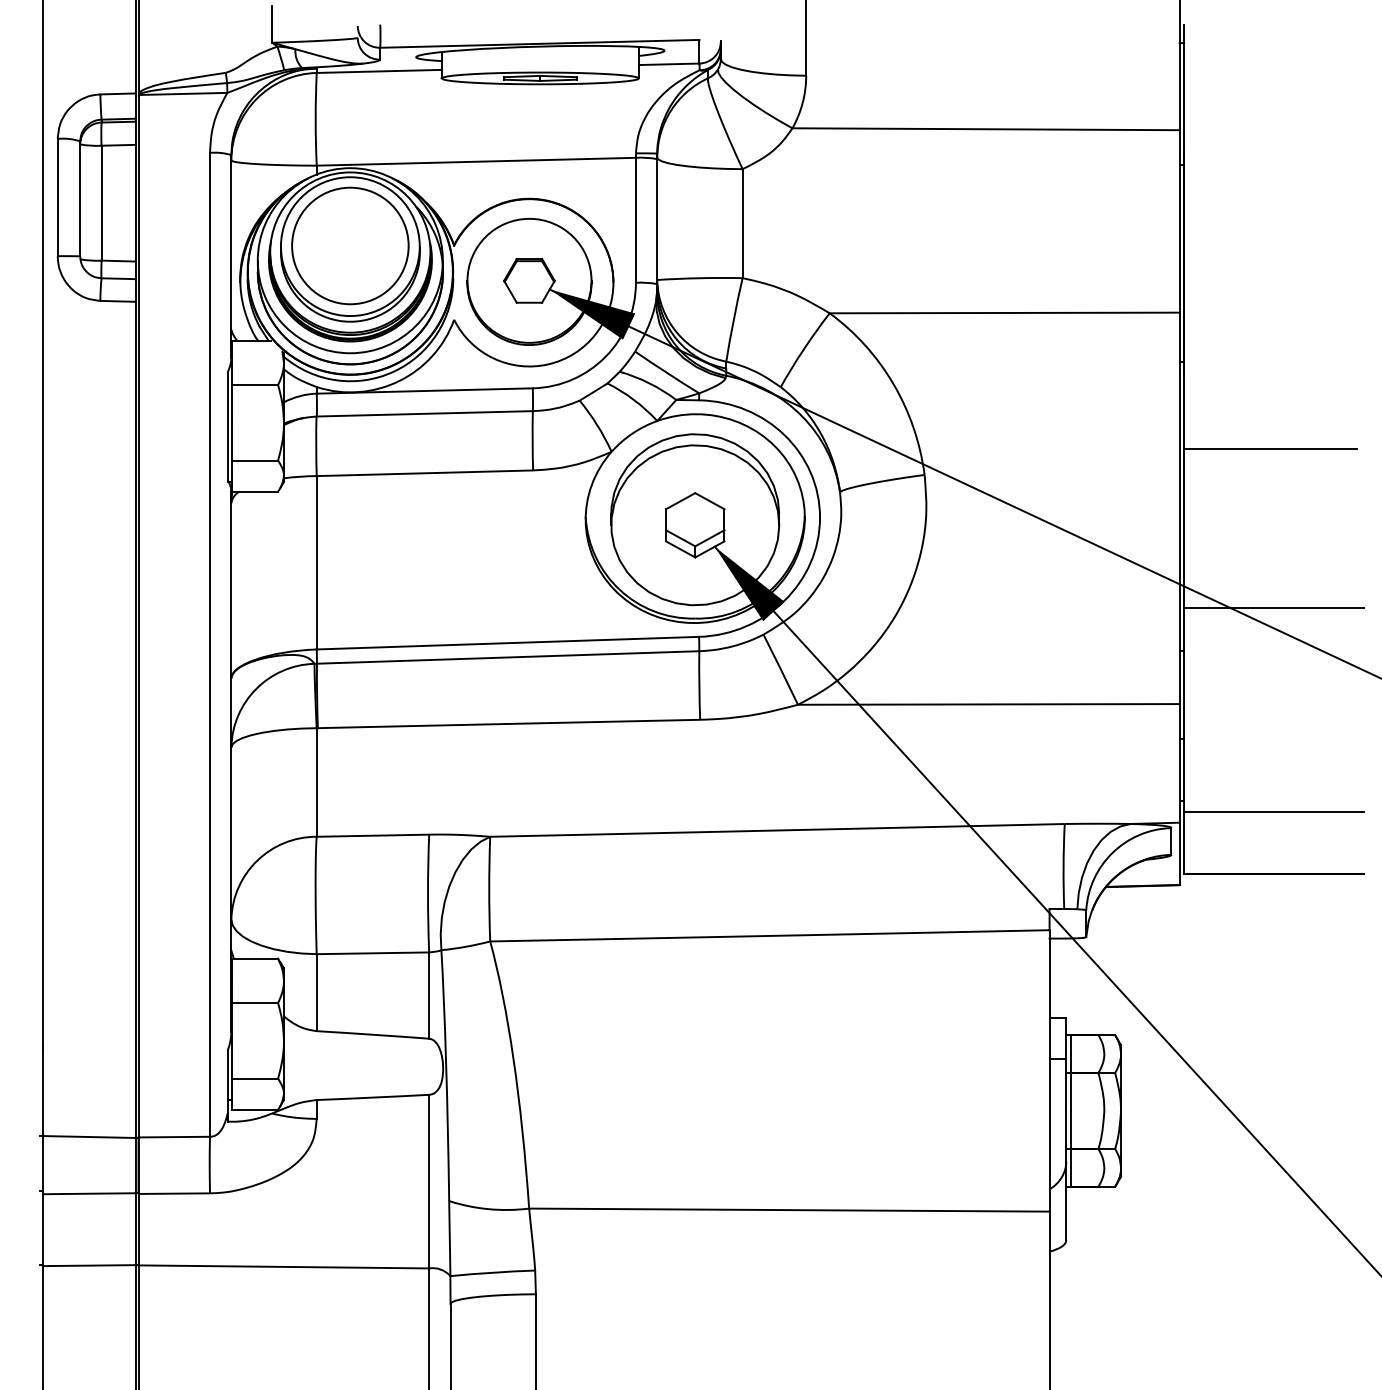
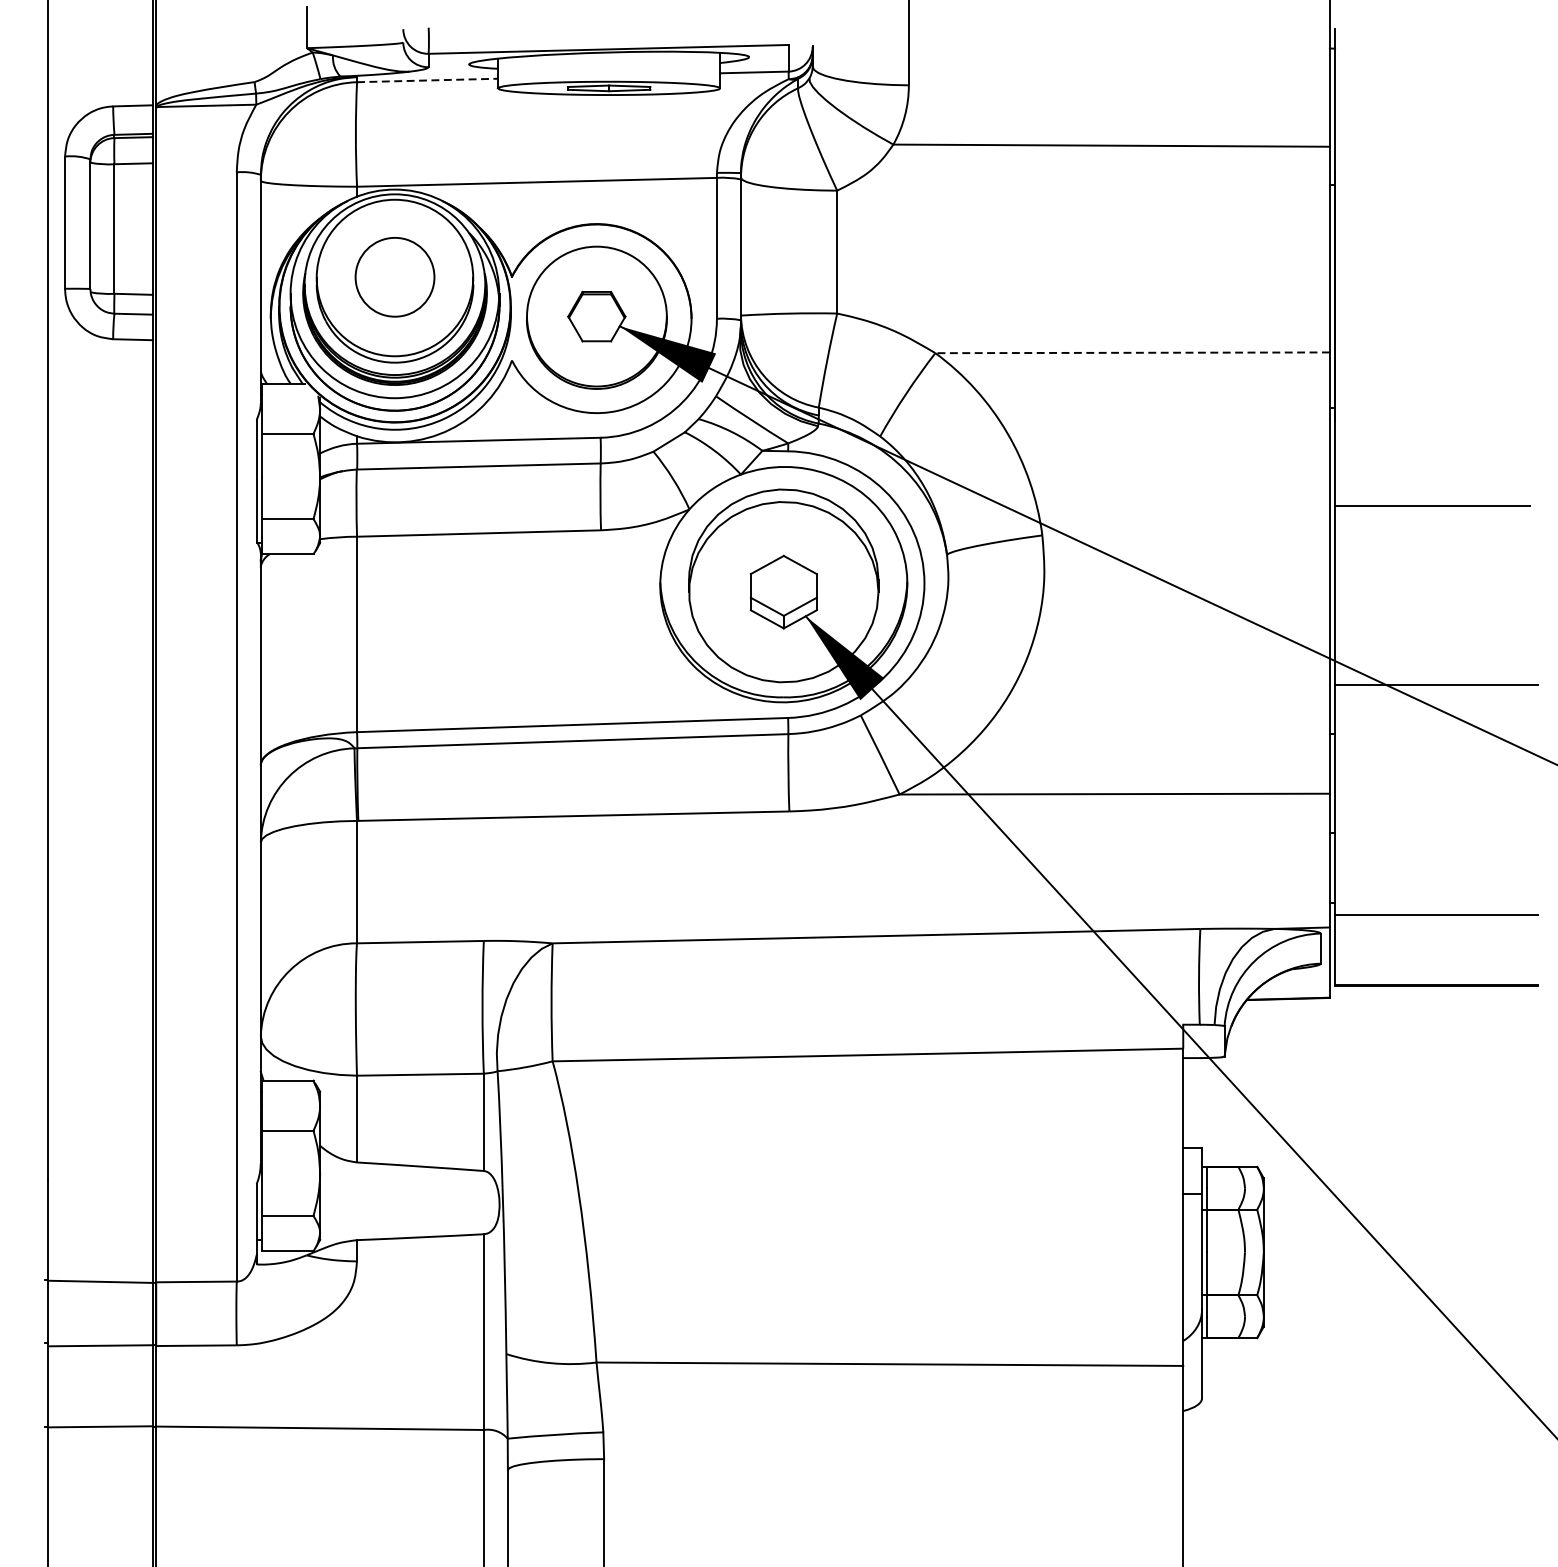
line: (379, 71) -> (427, 80), solid -> dashed
circle: (350, 245) -> (395, 276), size x0.6
line: (1004, 312) -> (1132, 352), solid -> dashed

